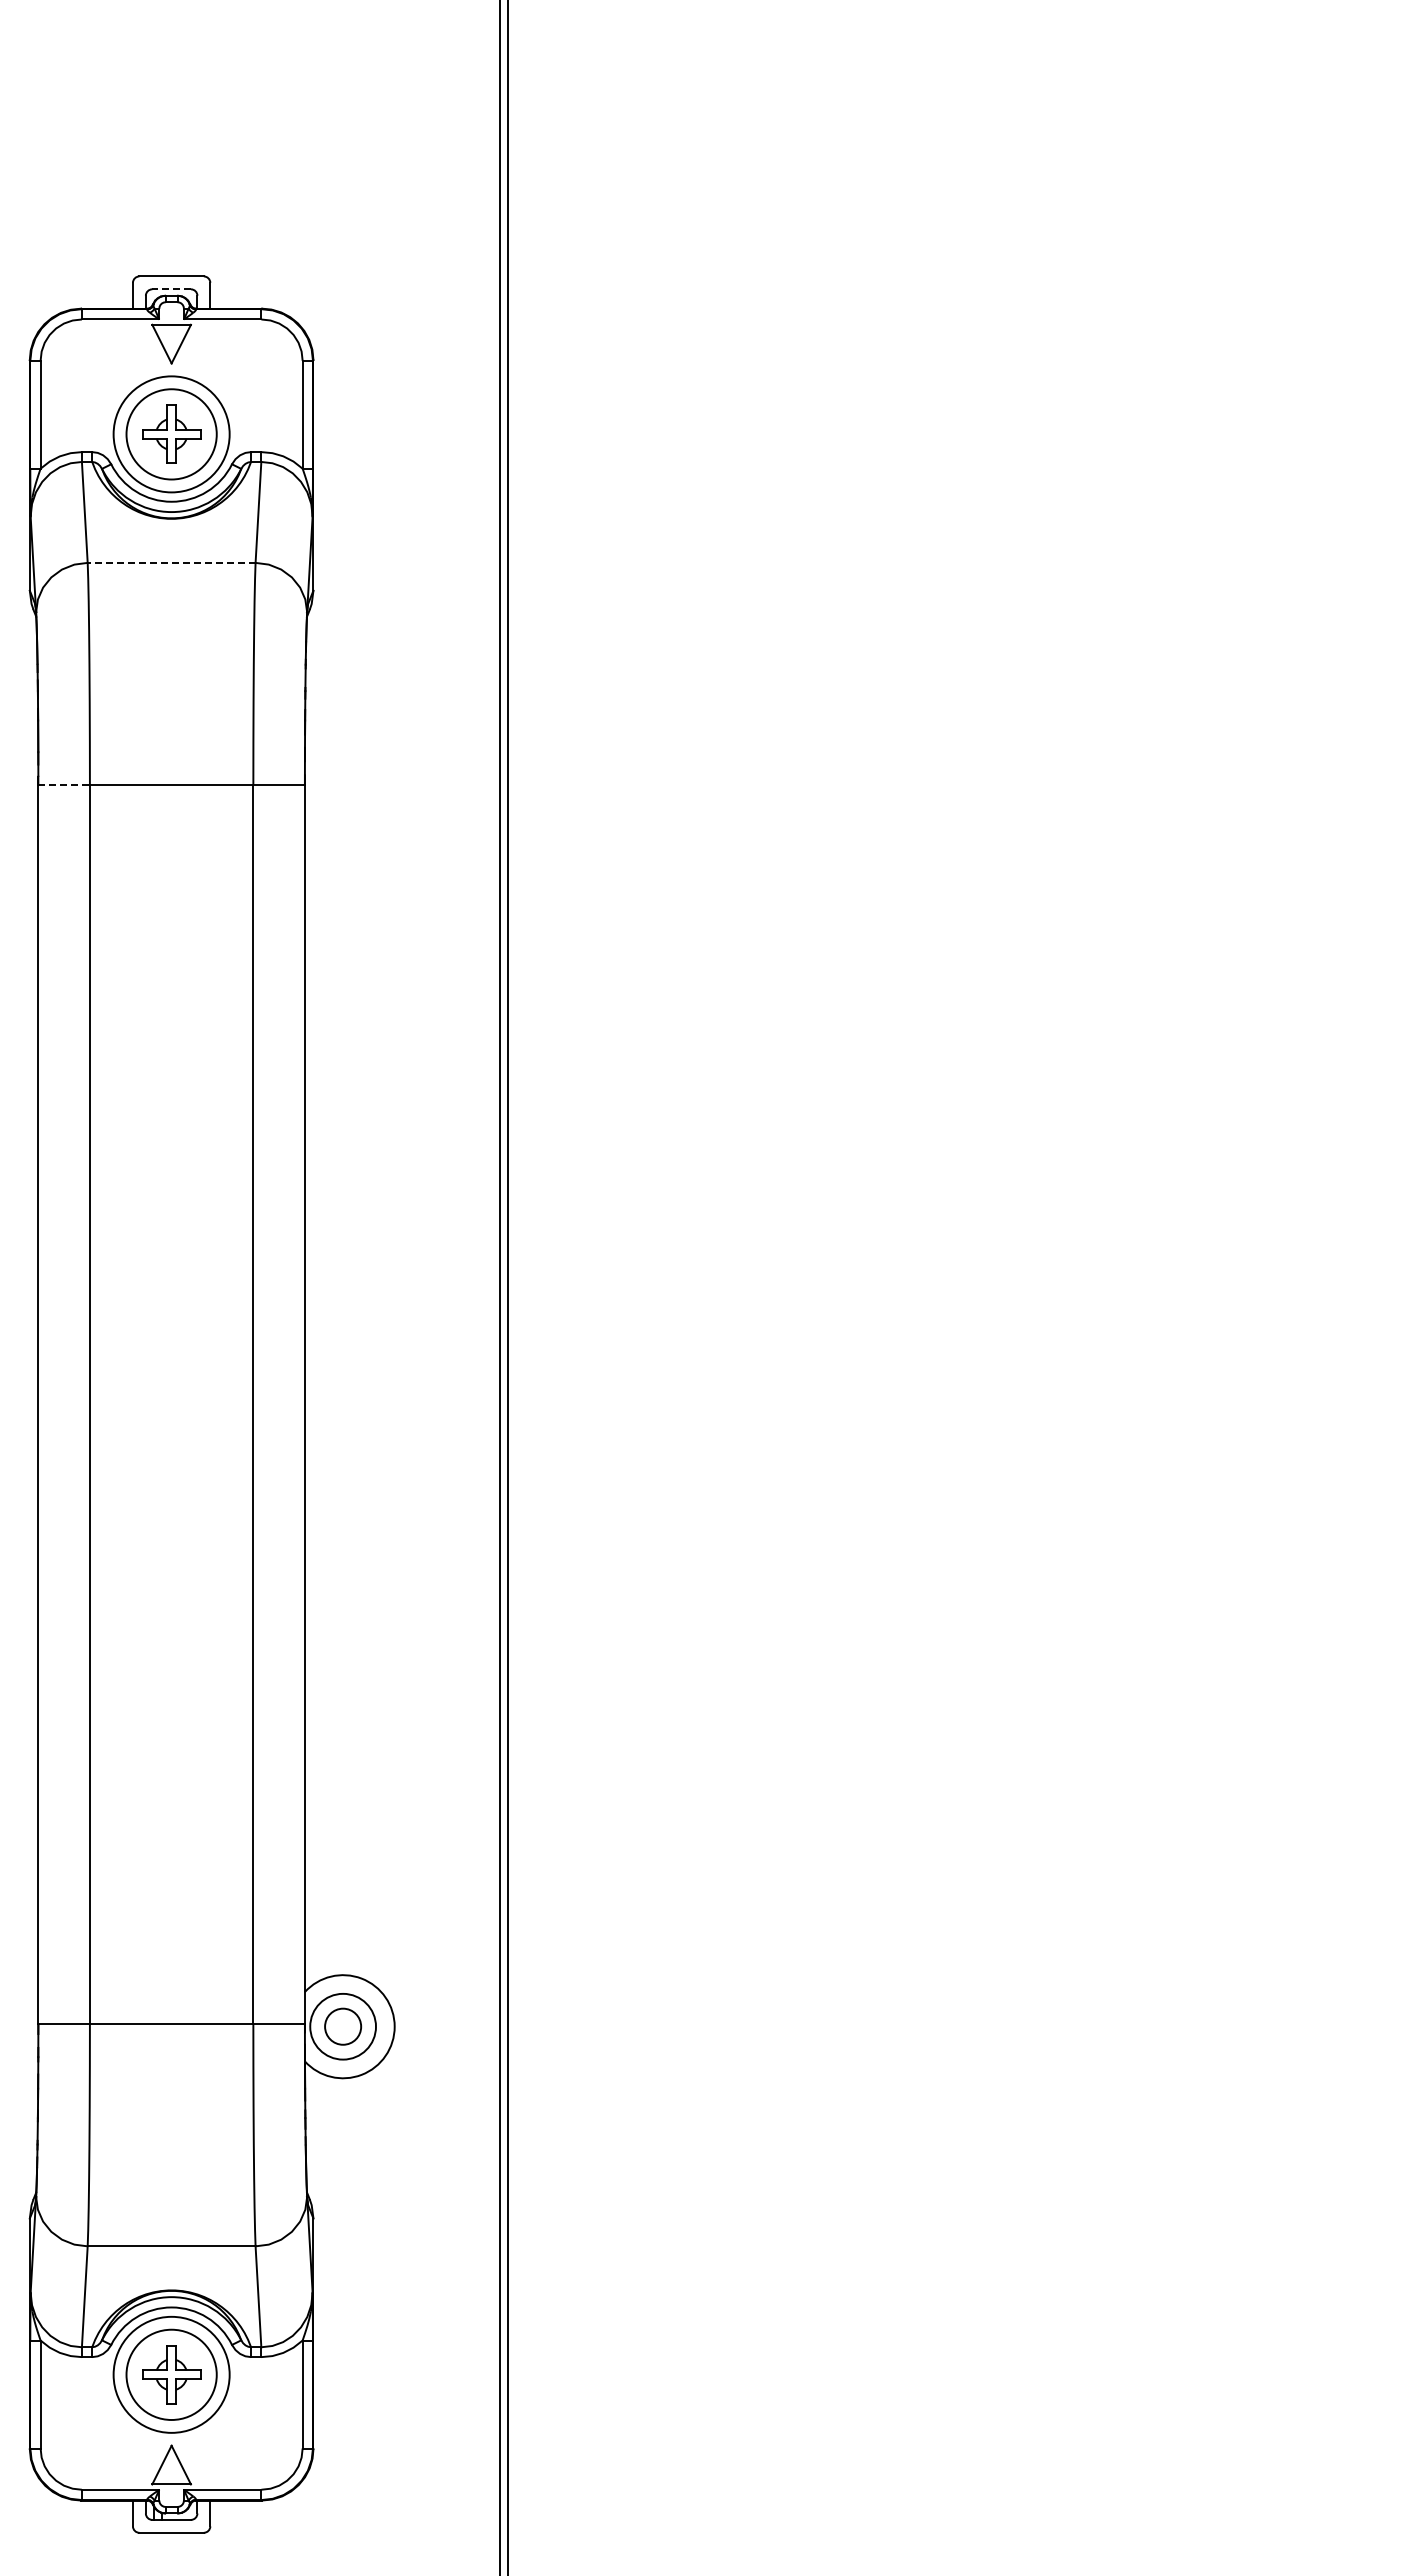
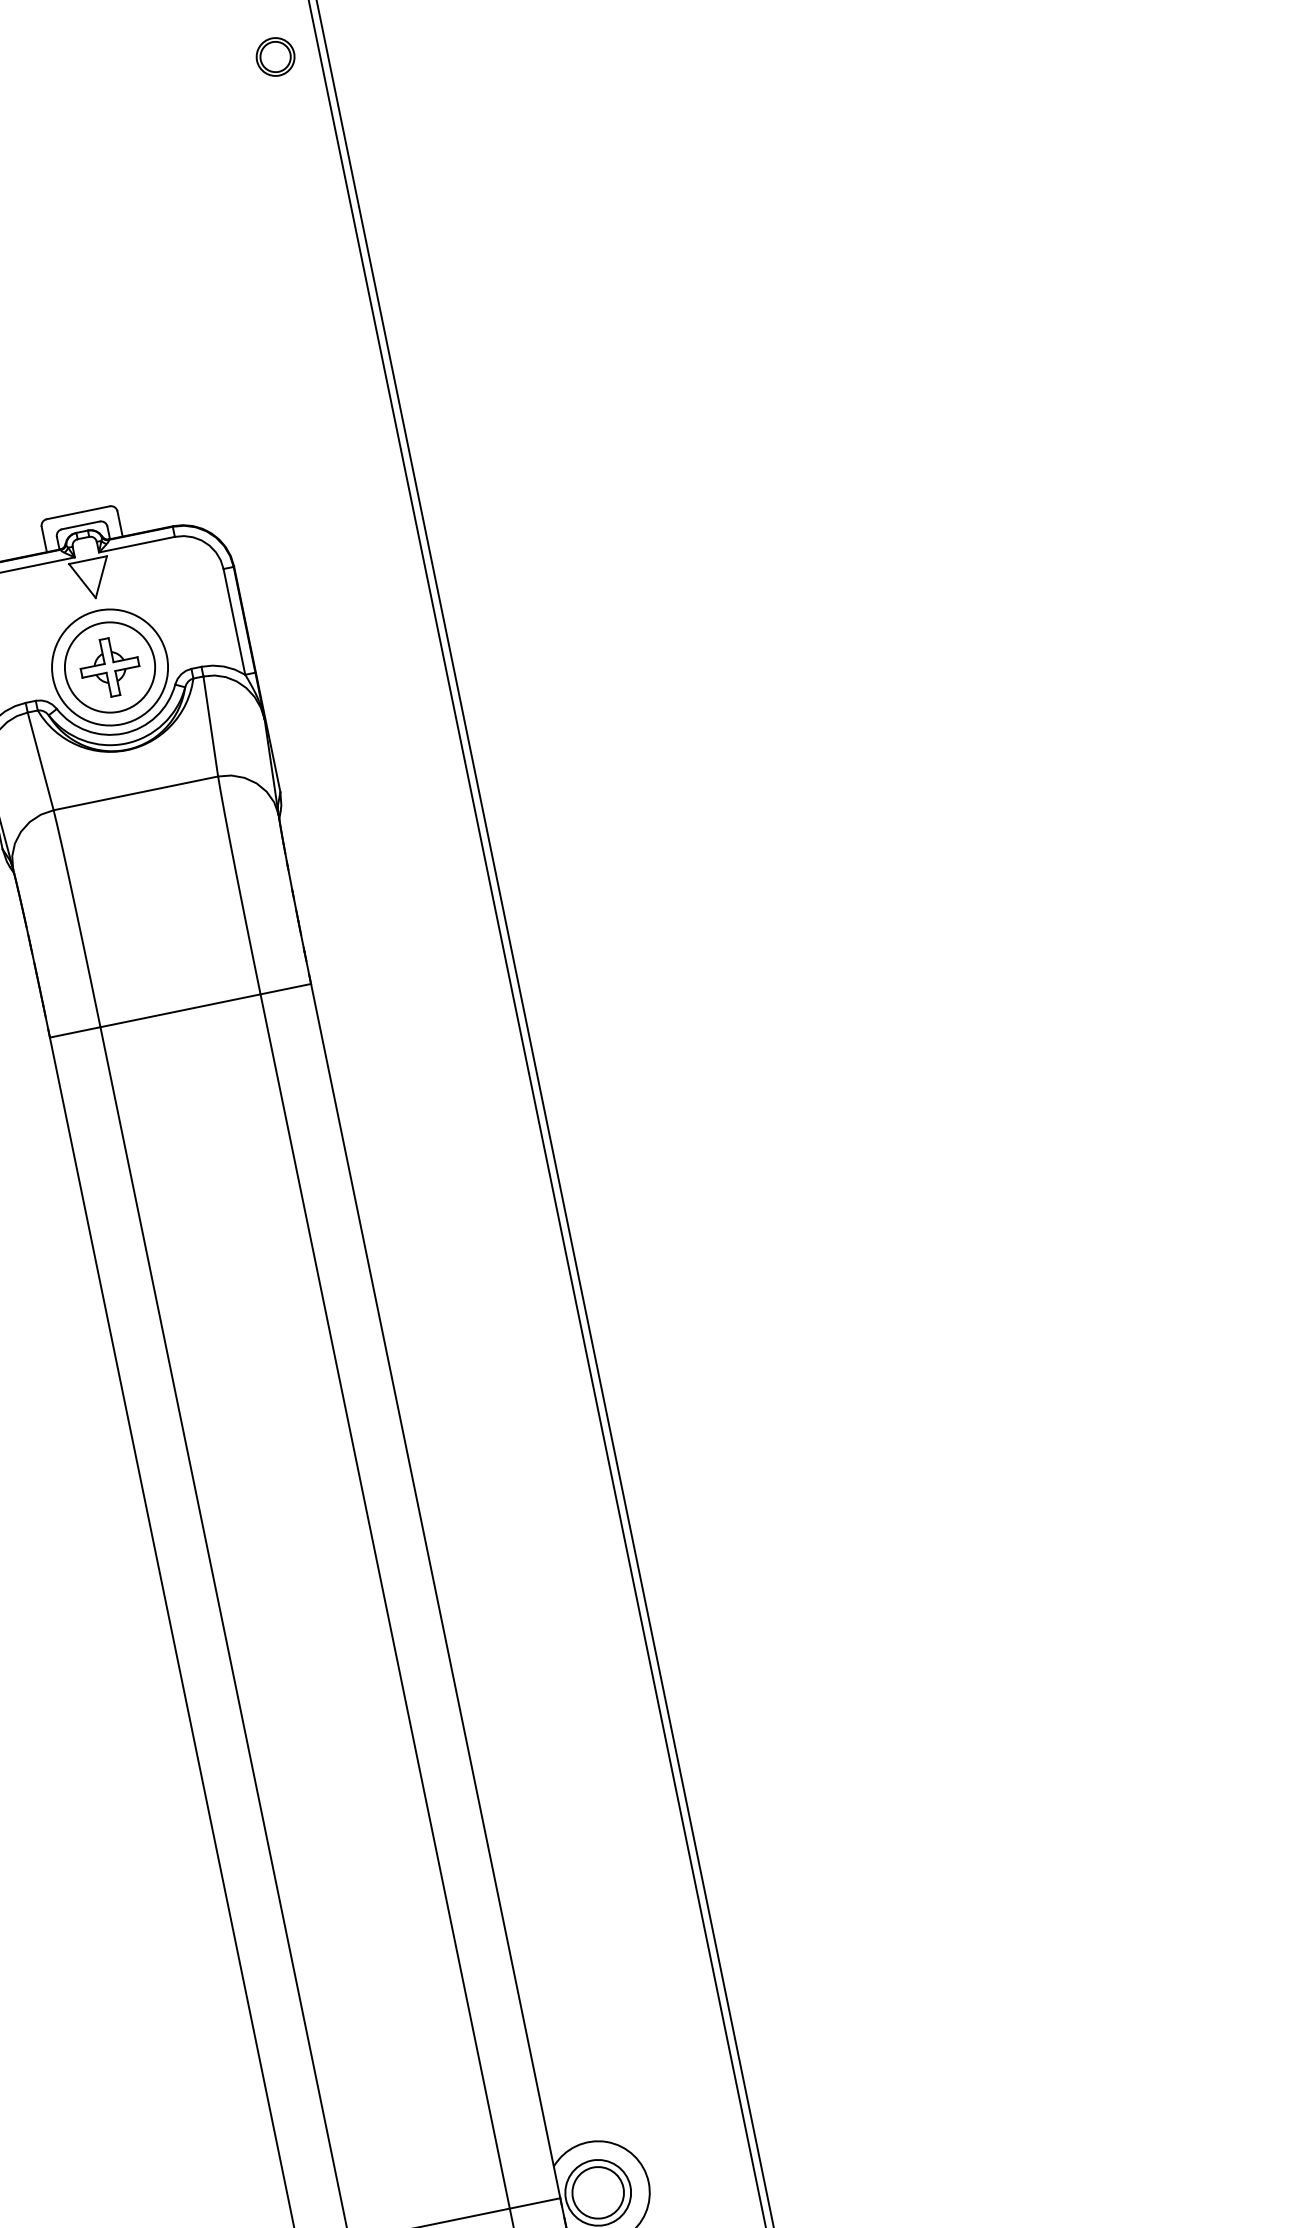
line: (171, 289) -> (80, 525), dashed -> solid
line: (171, 562) -> (135, 793), dashed -> solid
line: (64, 784) -> (75, 1032), dashed -> solid
circle: (342, 2026) -> (597, 2192), size x1.43

